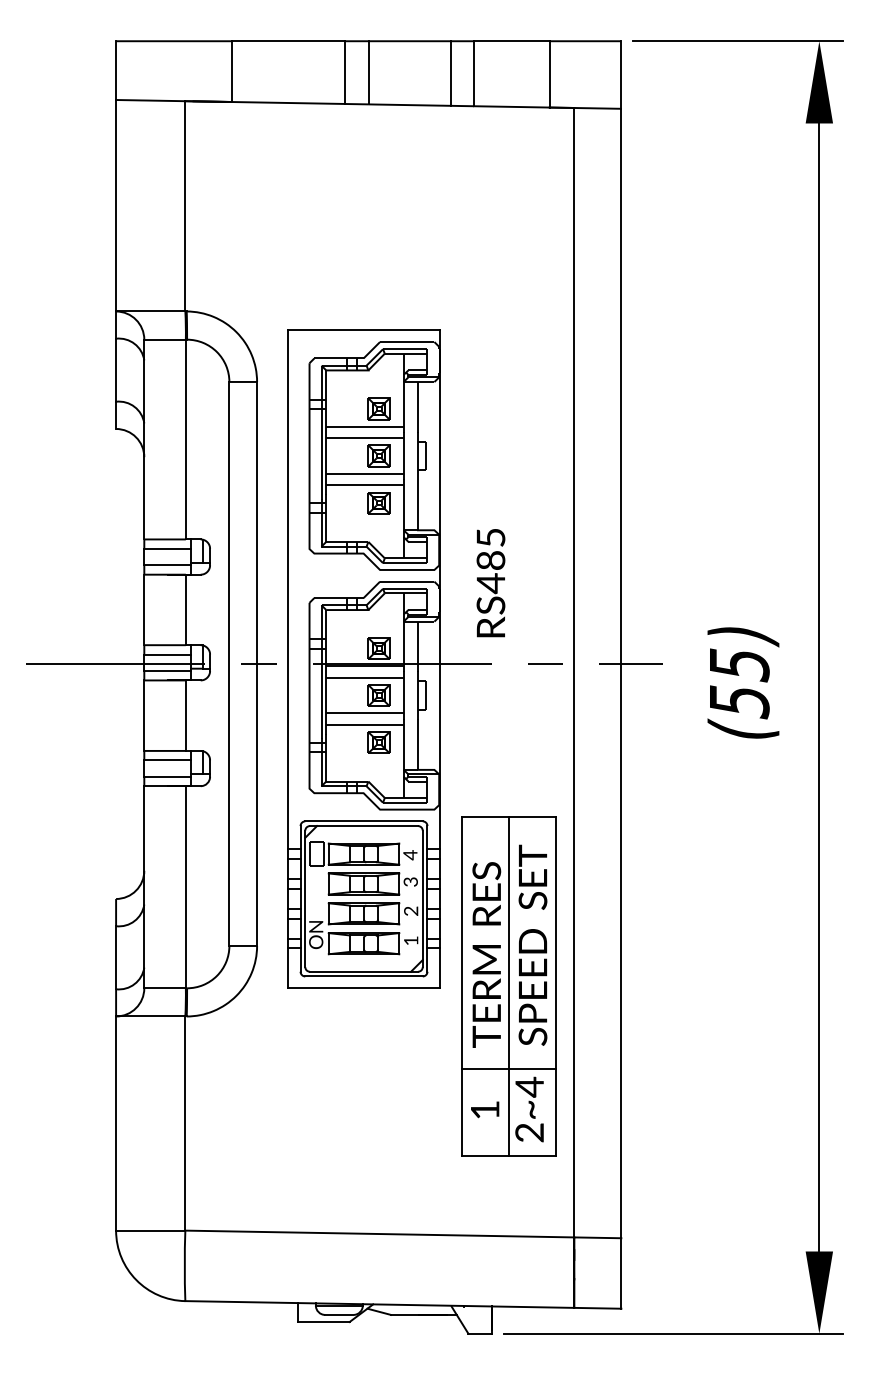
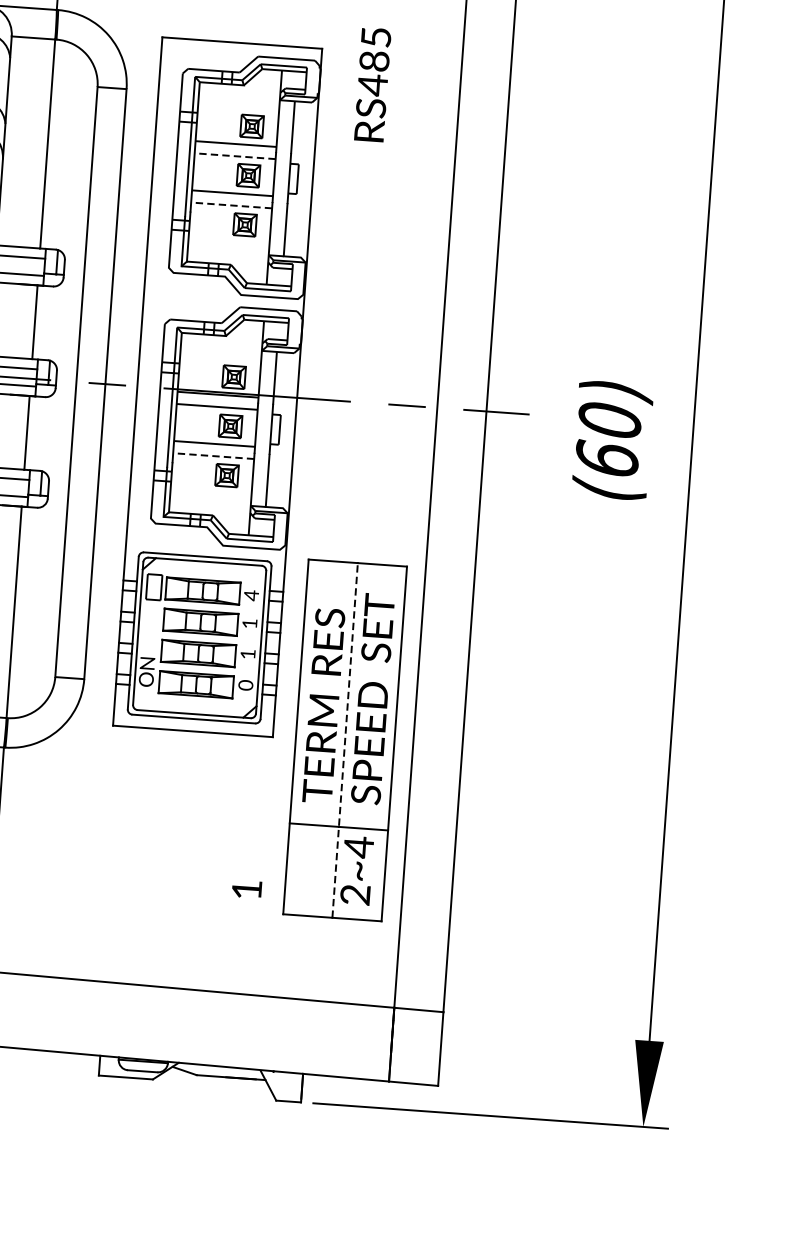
line: (364, 438) -> (234, 156), solid -> dashed
line: (364, 485) -> (231, 205), solid -> dashed
text: (490, 583) -> (372, 85), moved
text: (739, 683) -> (608, 440), (55) -> (60)
line: (364, 725) -> (213, 456), solid -> dashed
text: (410, 881) -> (249, 623), 3 -> 1
text: (411, 910) -> (248, 653), 2 -> 1
text: (411, 940) -> (246, 684), 1 -> 0
line: (509, 986) -> (345, 740), solid -> dashed
text: (485, 1109) -> (247, 889), moved

